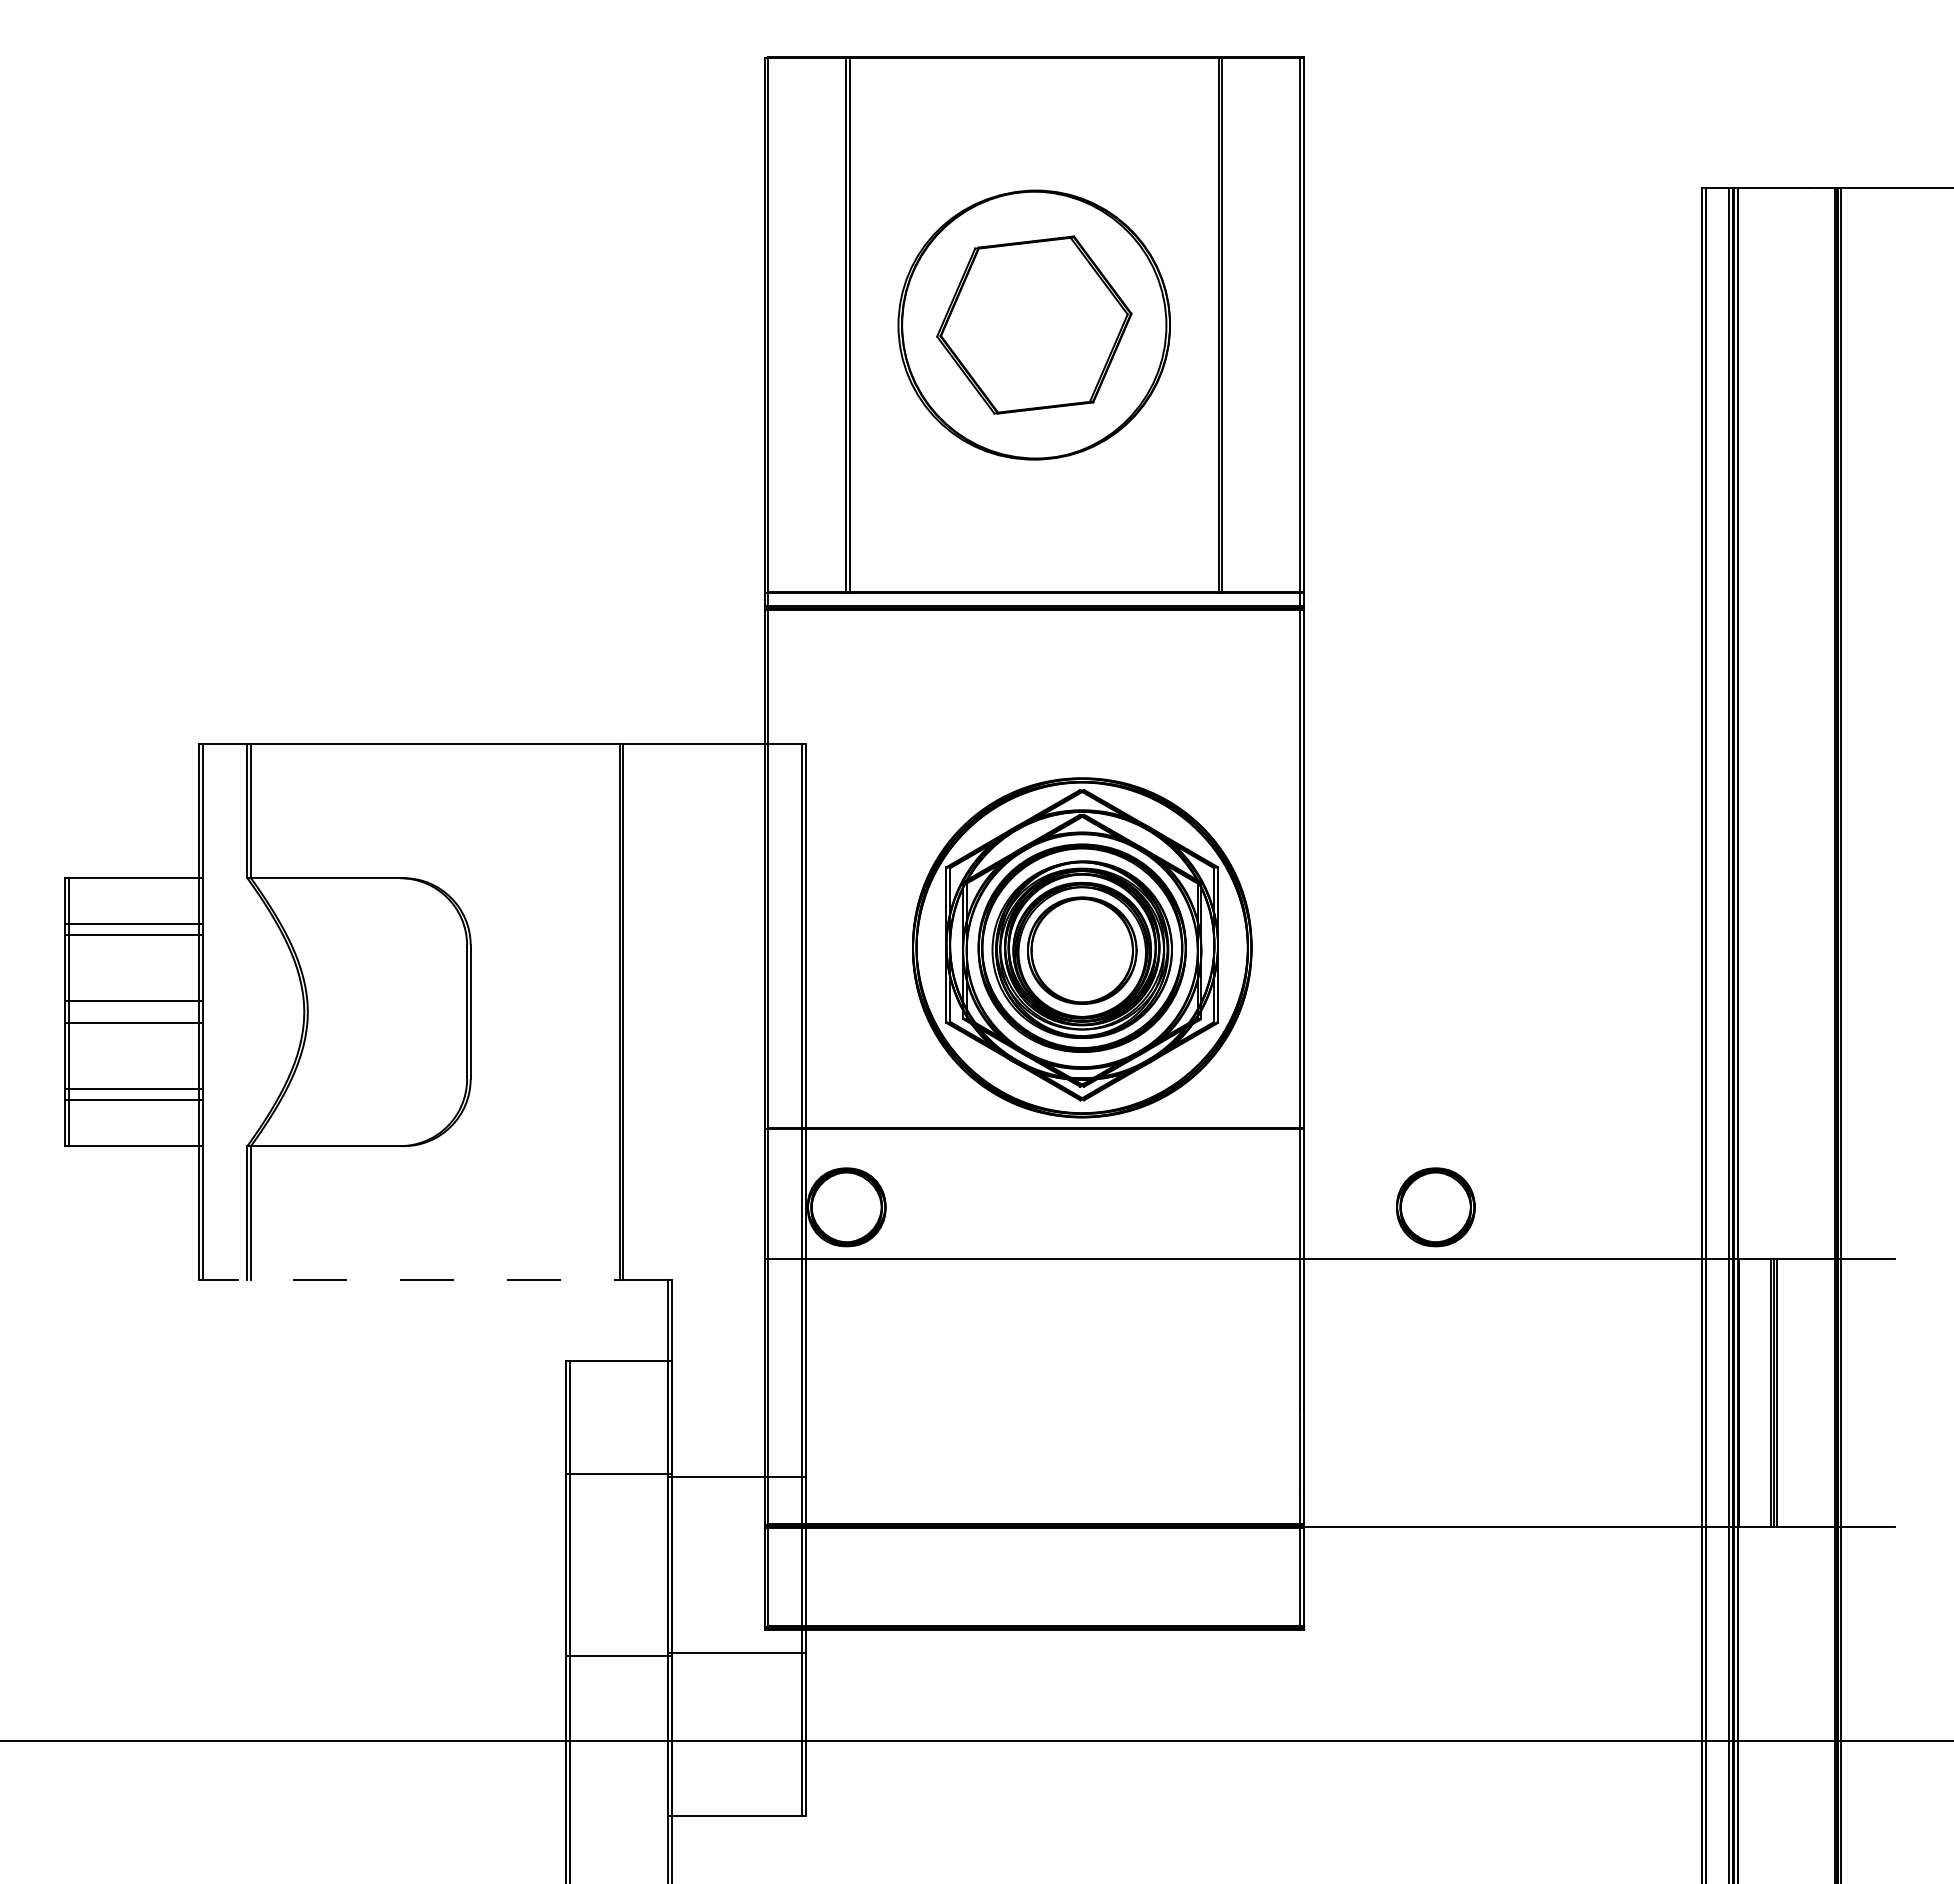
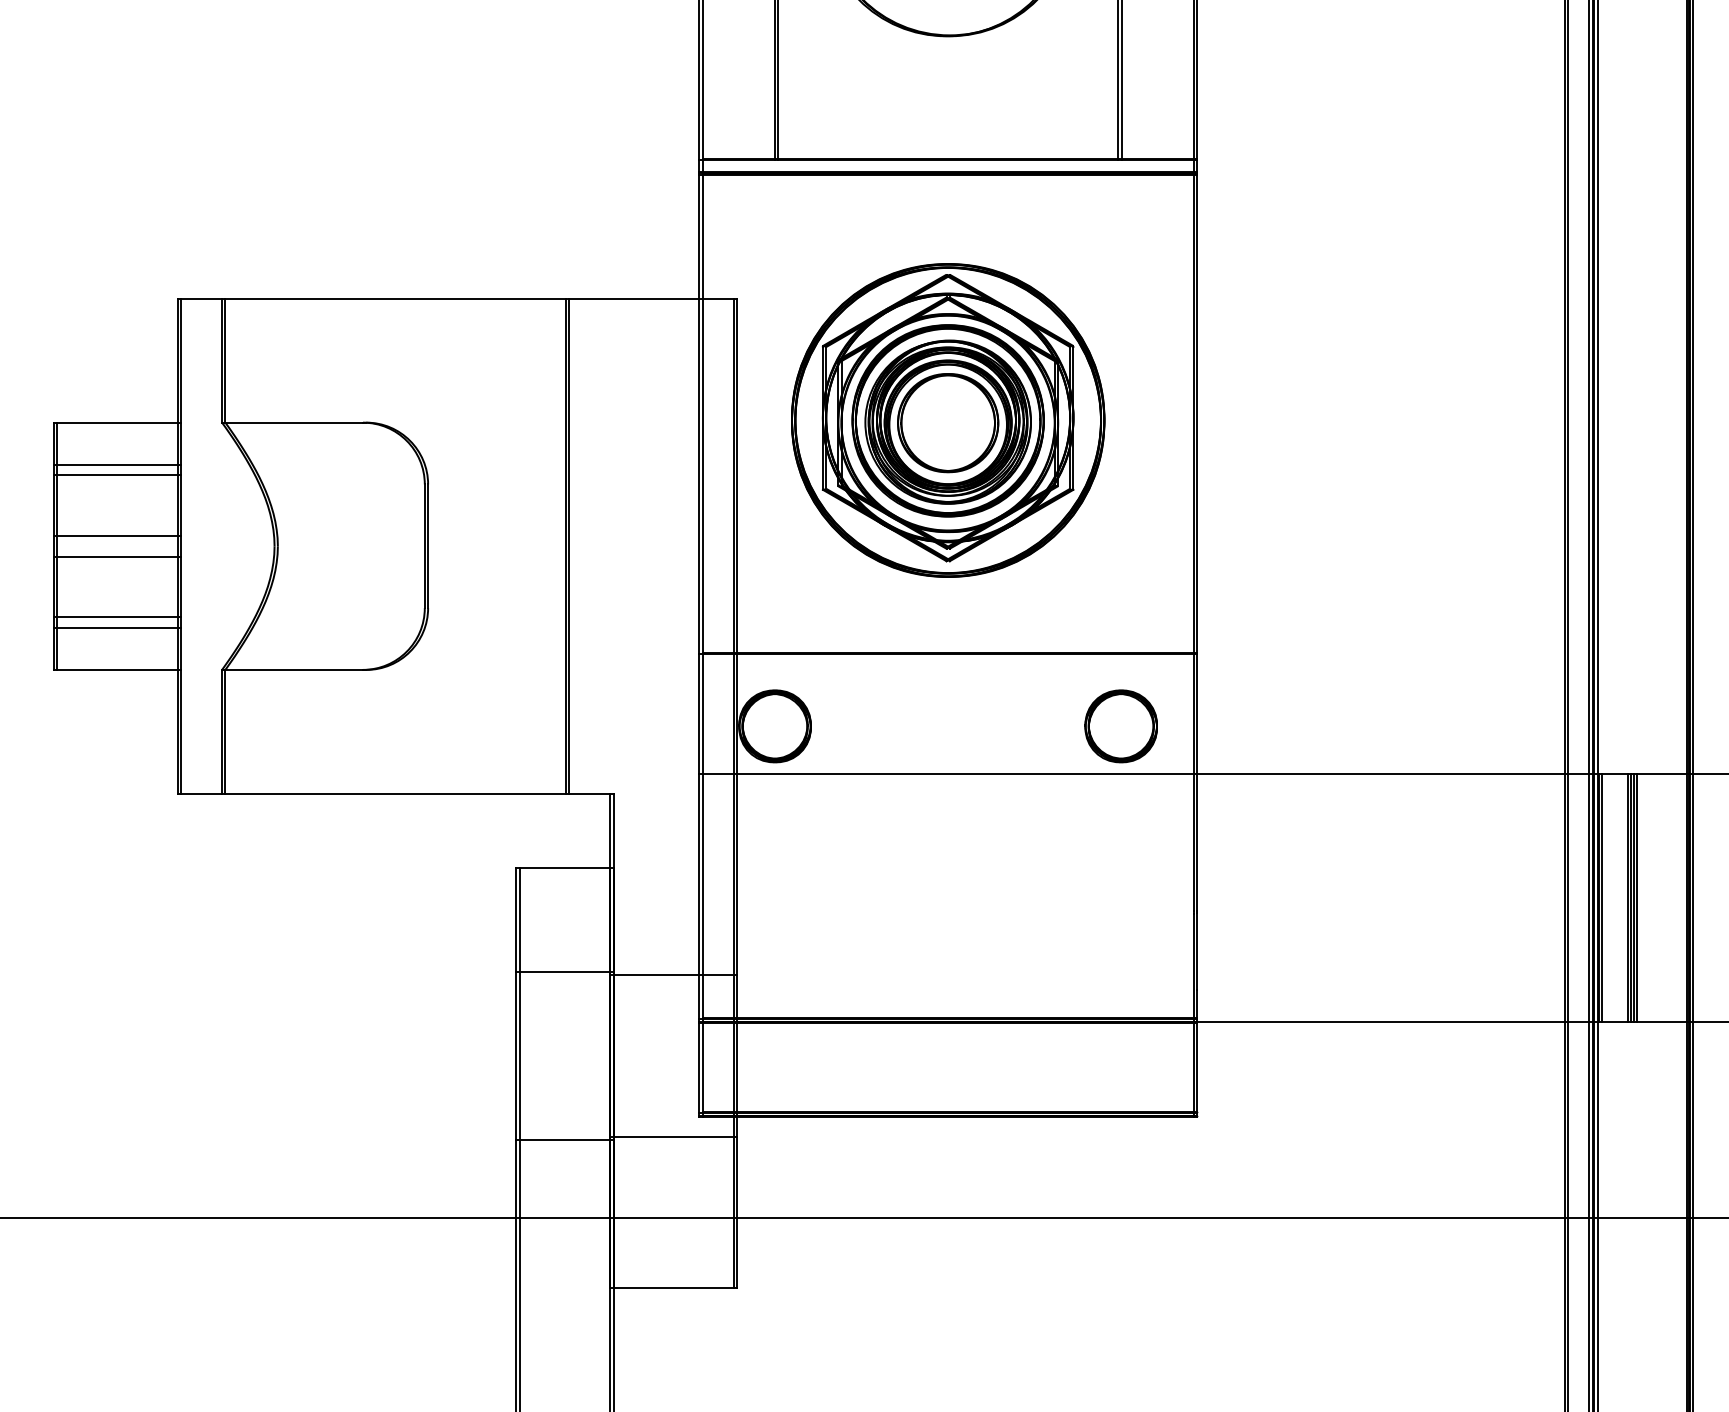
part: (1082, 947) -> (948, 420), moved
part: (1435, 1207) -> (1120, 726), moved
line: (433, 1280) -> (393, 793), dashed -> solid
line: (1742, 1393) -> (1601, 898), added
line: (1780, 1393) -> (1636, 898), added

